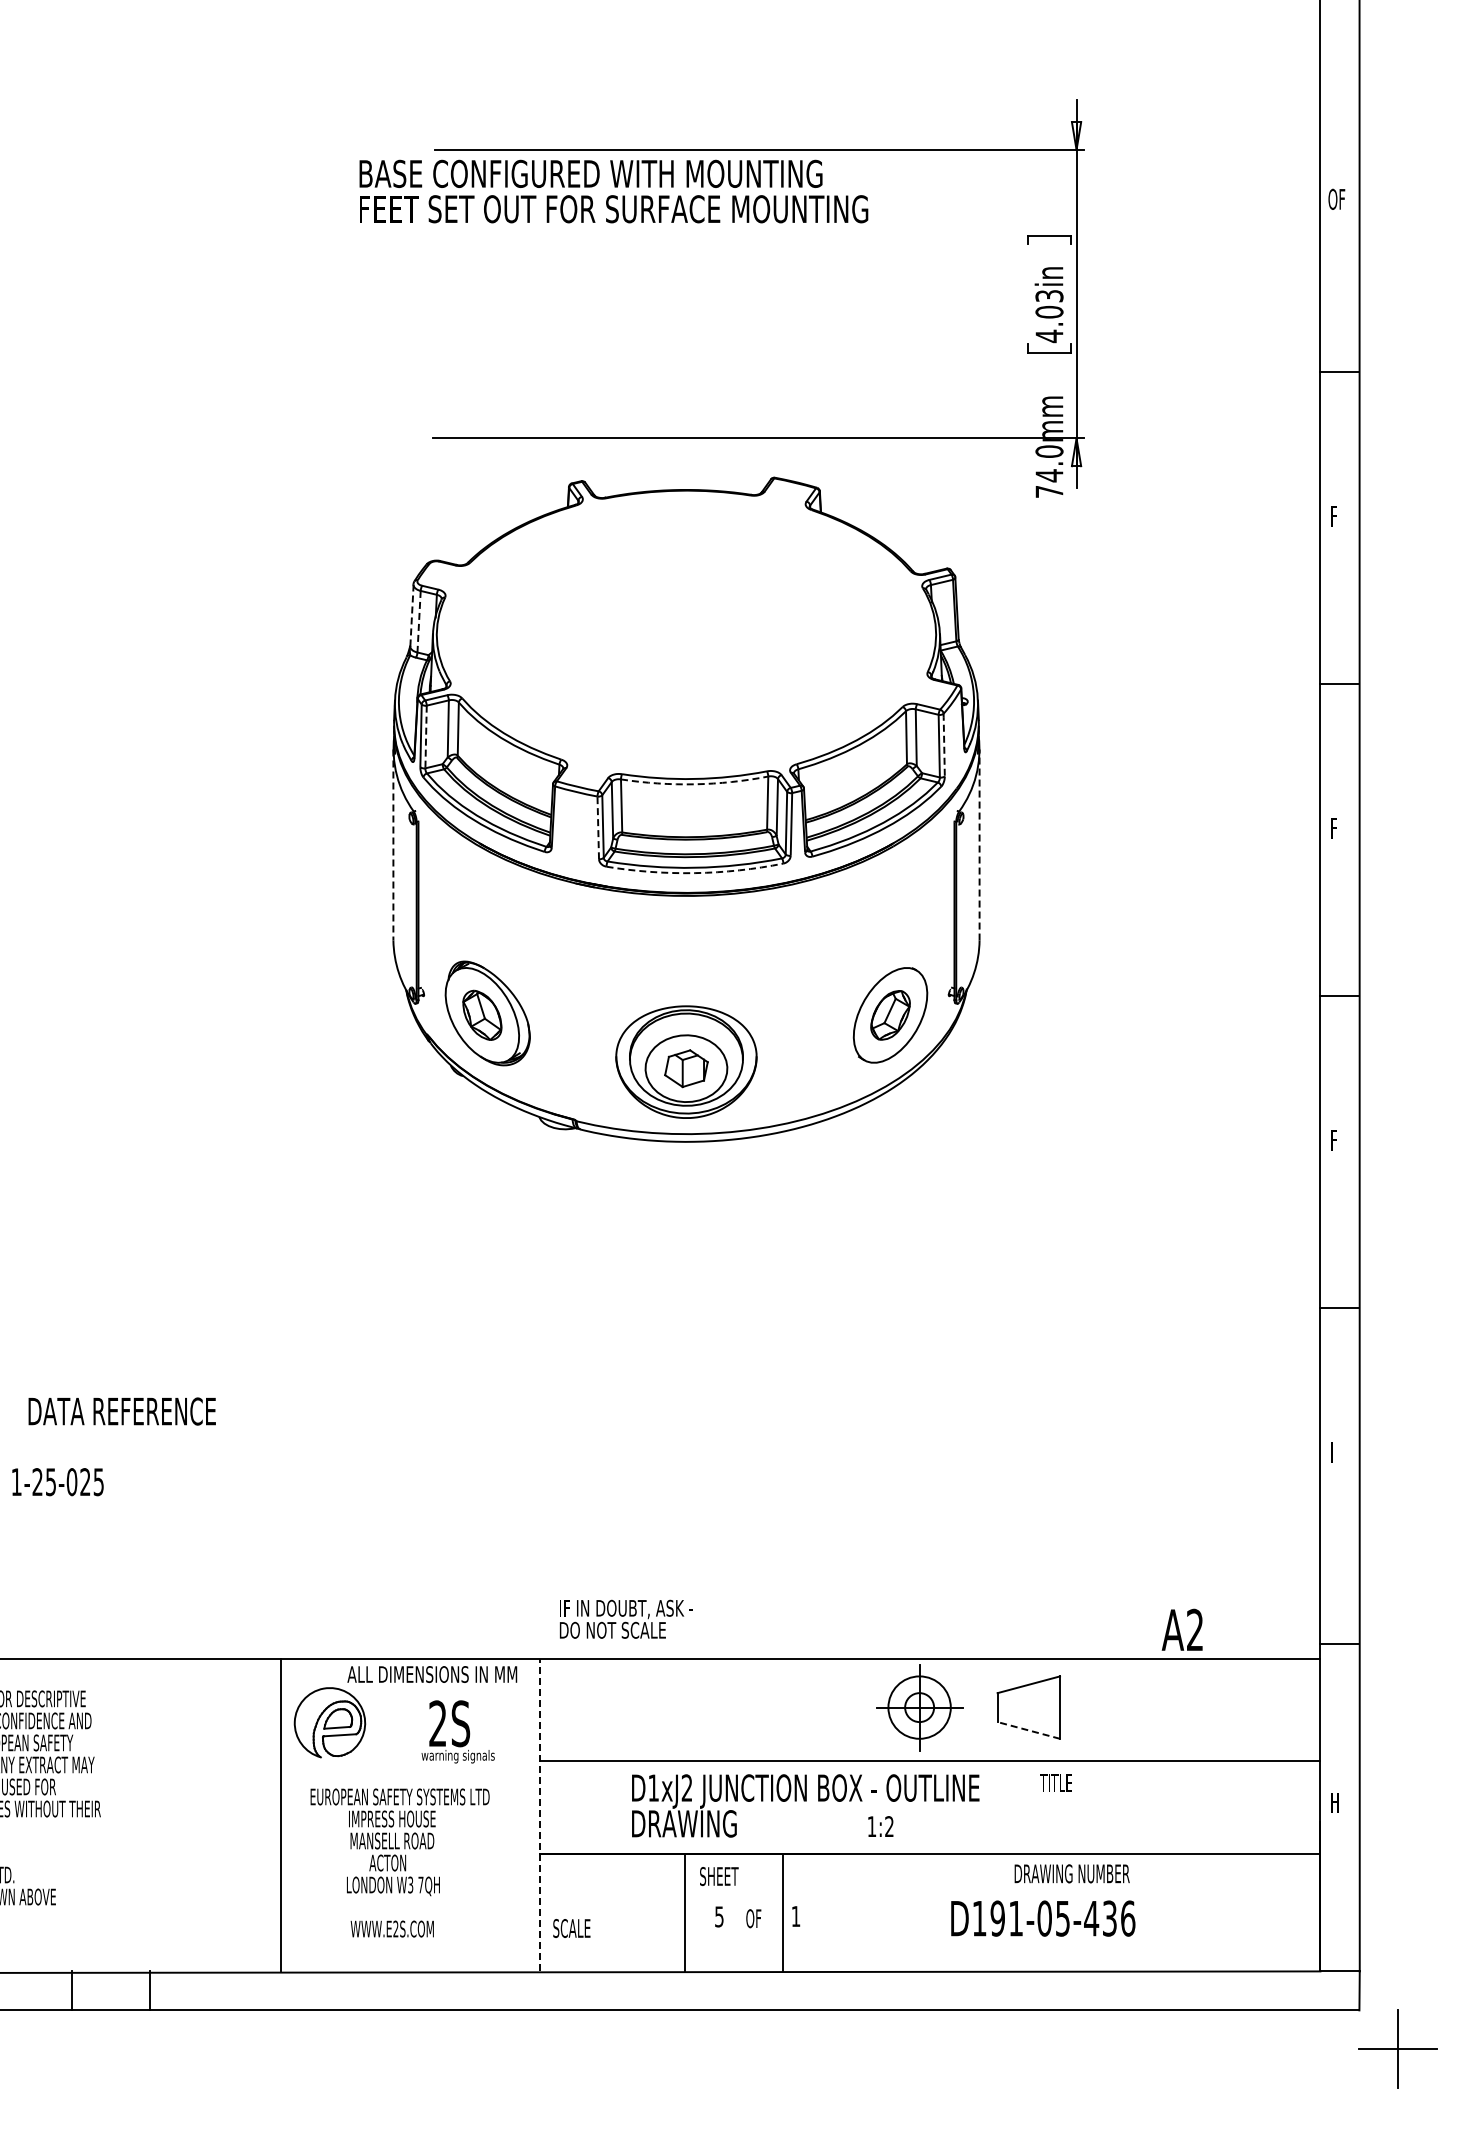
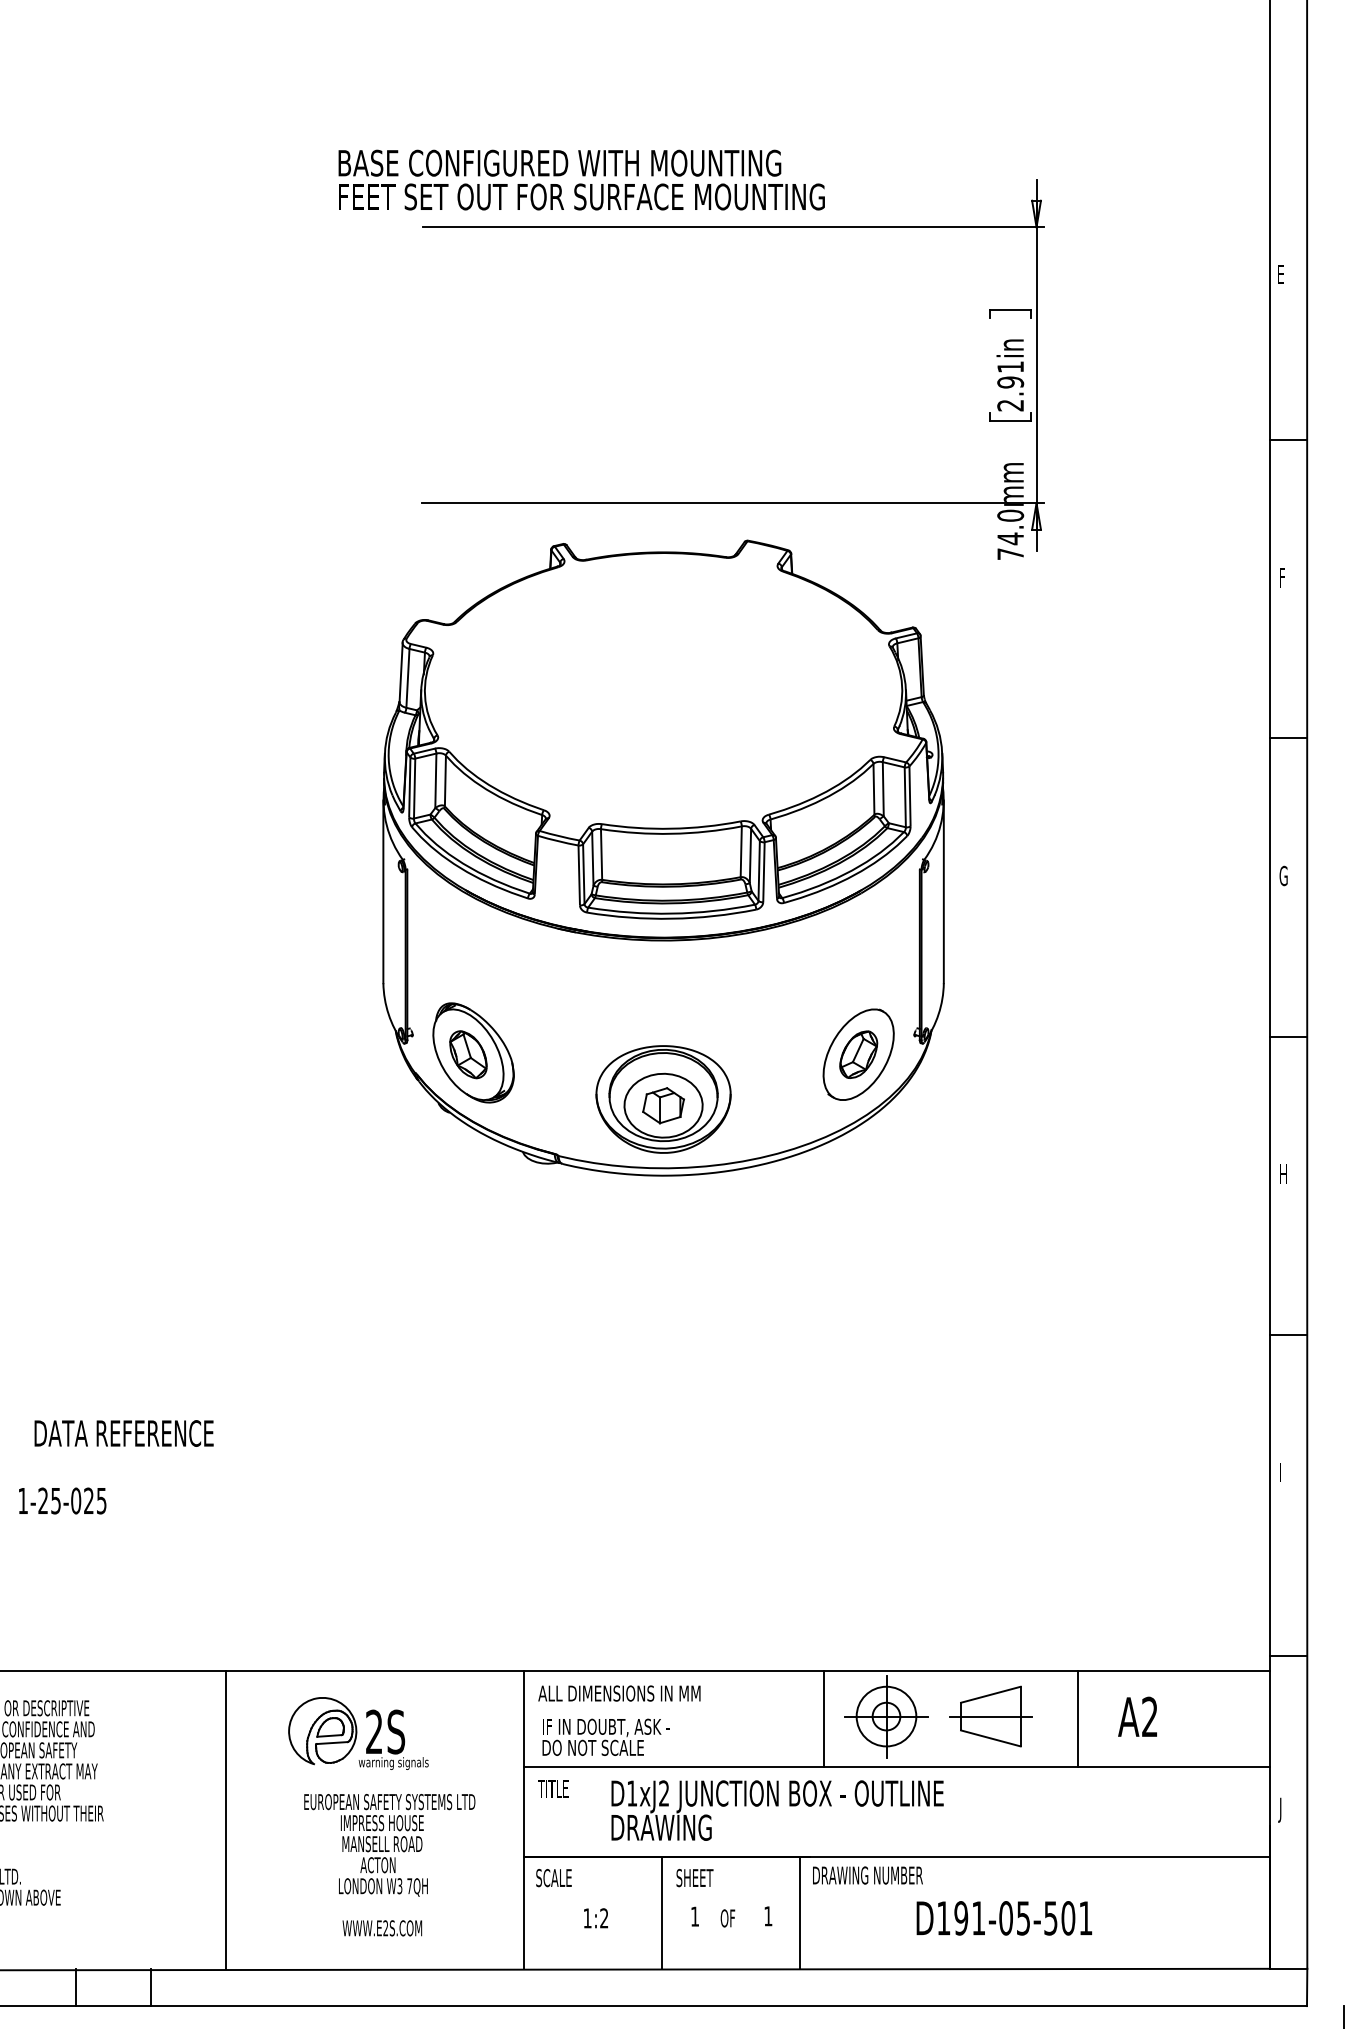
text: (613, 191) -> (581, 180), moved
text: (1336, 198) -> (1285, 273), OF -> E
text: (1049, 316) -> (1010, 386), 4.03in -> 2.91in
line: (412, 615) -> (401, 672), dashed -> solid
line: (419, 622) -> (408, 679), dashed -> solid
line: (426, 737) -> (415, 789), dashed -> solid
line: (944, 744) -> (910, 795), dashed -> solid
arc: (694, 784) -> (671, 834), dashed -> solid
line: (598, 828) -> (579, 876), dashed -> solid
text: (1334, 828) -> (1283, 876), F -> G
line: (393, 845) -> (383, 892), dashed -> solid
line: (979, 845) -> (943, 892), dashed -> solid
arc: (695, 873) -> (672, 919), dashed -> solid
text: (1335, 1140) -> (1284, 1174), F -> H
text: (626, 1618) -> (606, 1736), moved
text: (1181, 1629) -> (1136, 1716), moved
text: (432, 1674) -> (619, 1693), moved
line: (1028, 1707) -> (990, 1716), added
line: (853, 1709) -> (823, 1718), added
line: (1120, 1709) -> (1078, 1718), added
line: (1028, 1730) -> (990, 1738), dashed -> solid
text: (457, 1731) -> (393, 1739), moved
text: (1055, 1782) -> (552, 1788), moved
text: (1333, 1805) -> (1282, 1810), H -> J
line: (540, 1814) -> (524, 1818), dashed -> solid
line: (281, 1815) -> (225, 1819), moved
text: (880, 1826) -> (595, 1918), moved
text: (1071, 1873) -> (867, 1875), moved
line: (783, 1912) -> (800, 1912), moved
text: (719, 1916) -> (695, 1916), 5 -> 1
text: (1109, 1918) -> (1068, 1918), D191-05-436 -> D191-05-501
text: (571, 1928) -> (553, 1878), moved

